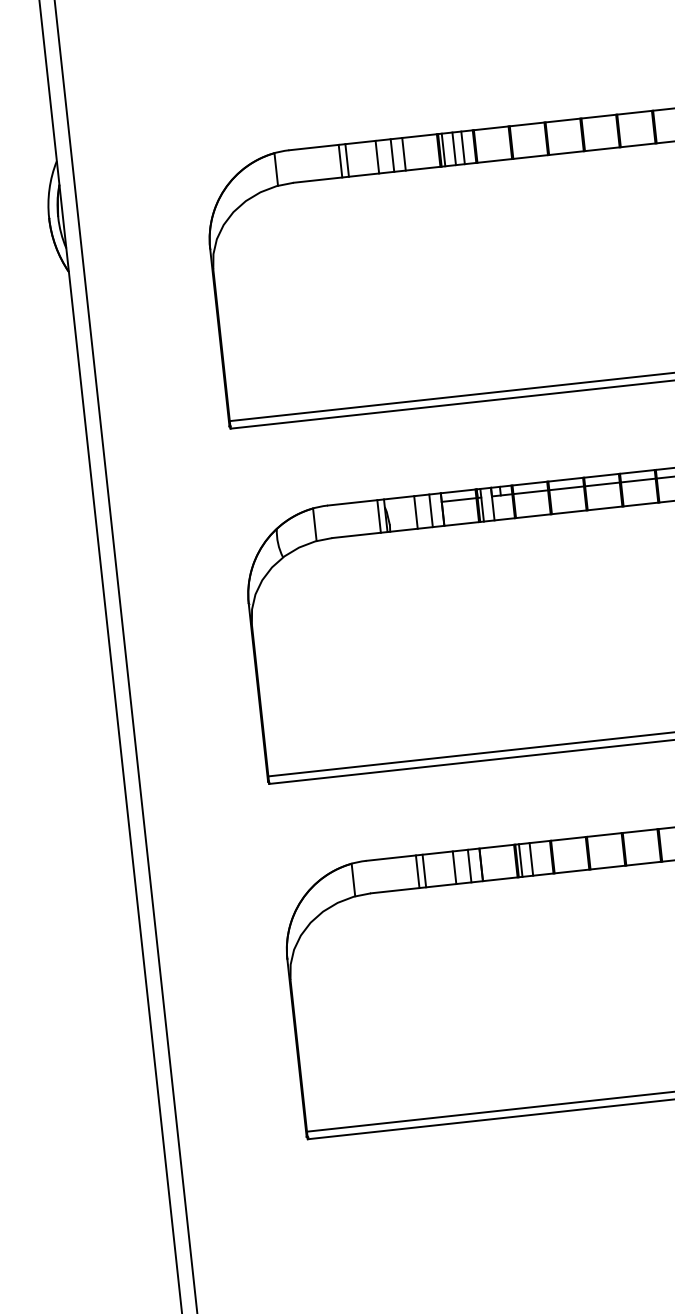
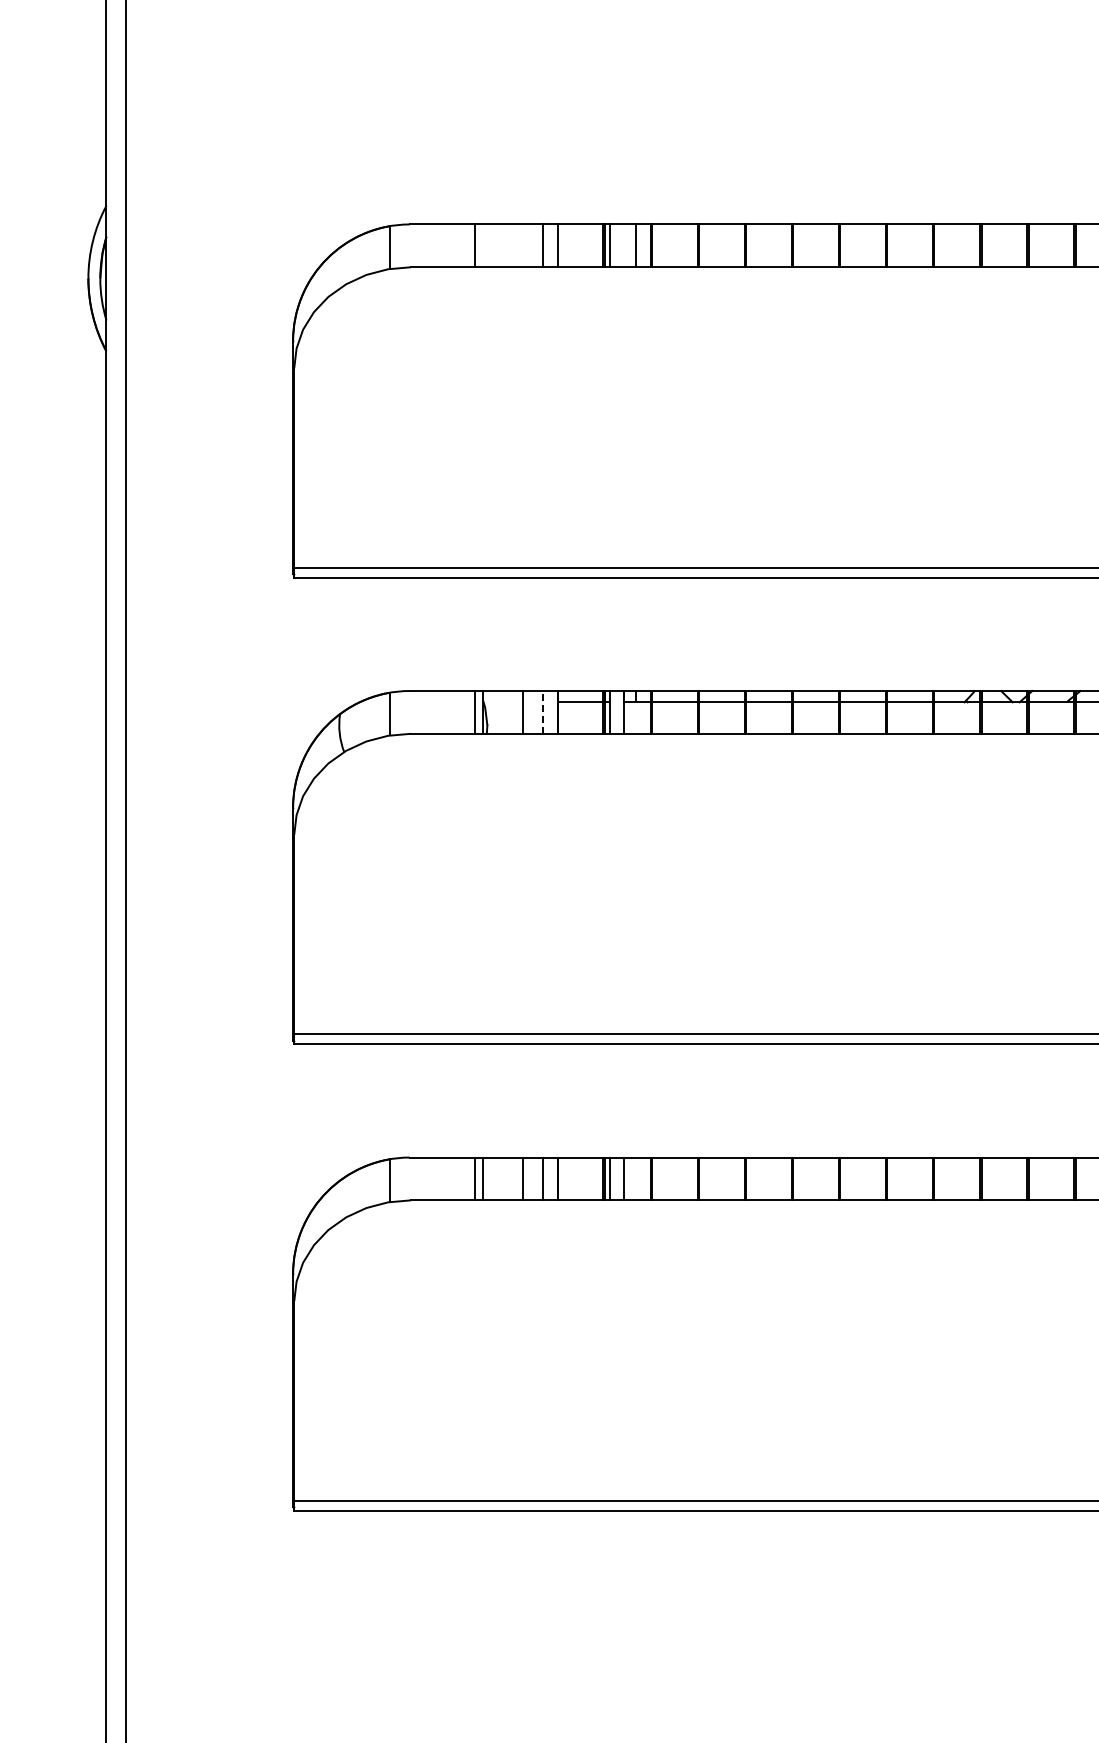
line: (453, 148) -> (623, 245), removed
line: (376, 156) -> (522, 245), removed
line: (347, 160) -> (483, 245), removed
line: (430, 510) -> (542, 711), solid -> dashed

